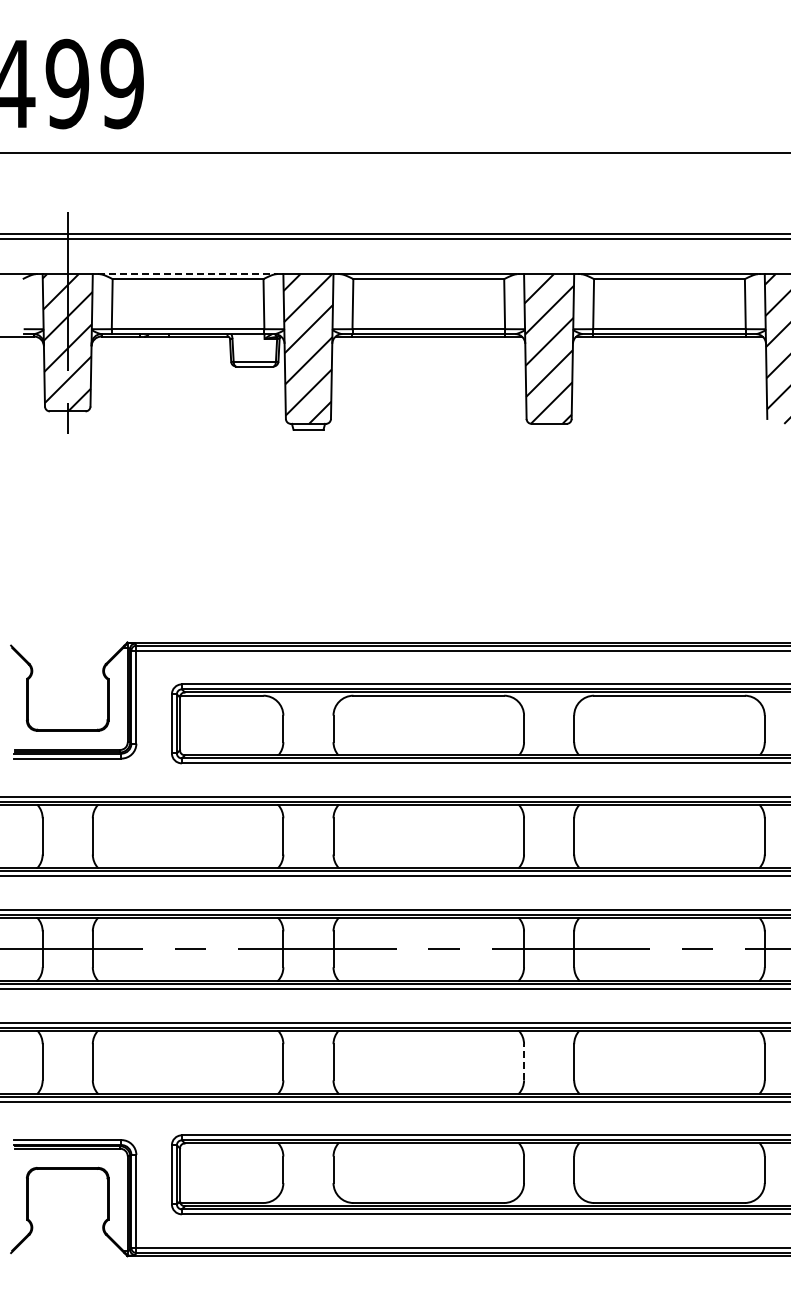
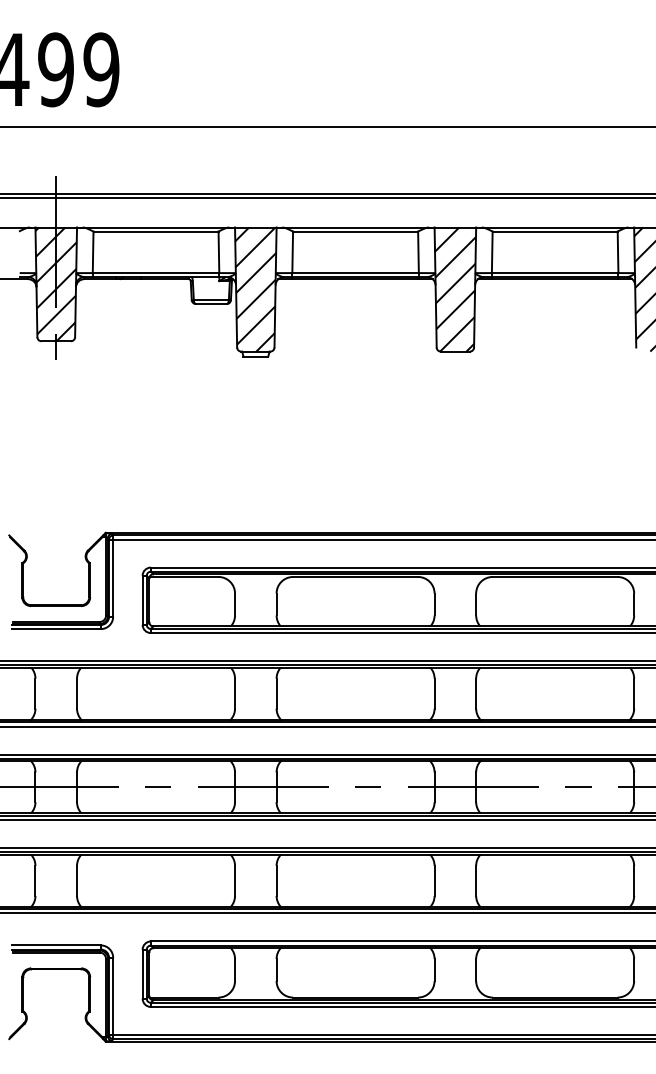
line: (188, 274) -> (156, 227), dashed -> solid
line: (524, 1061) -> (434, 880), dashed -> solid

